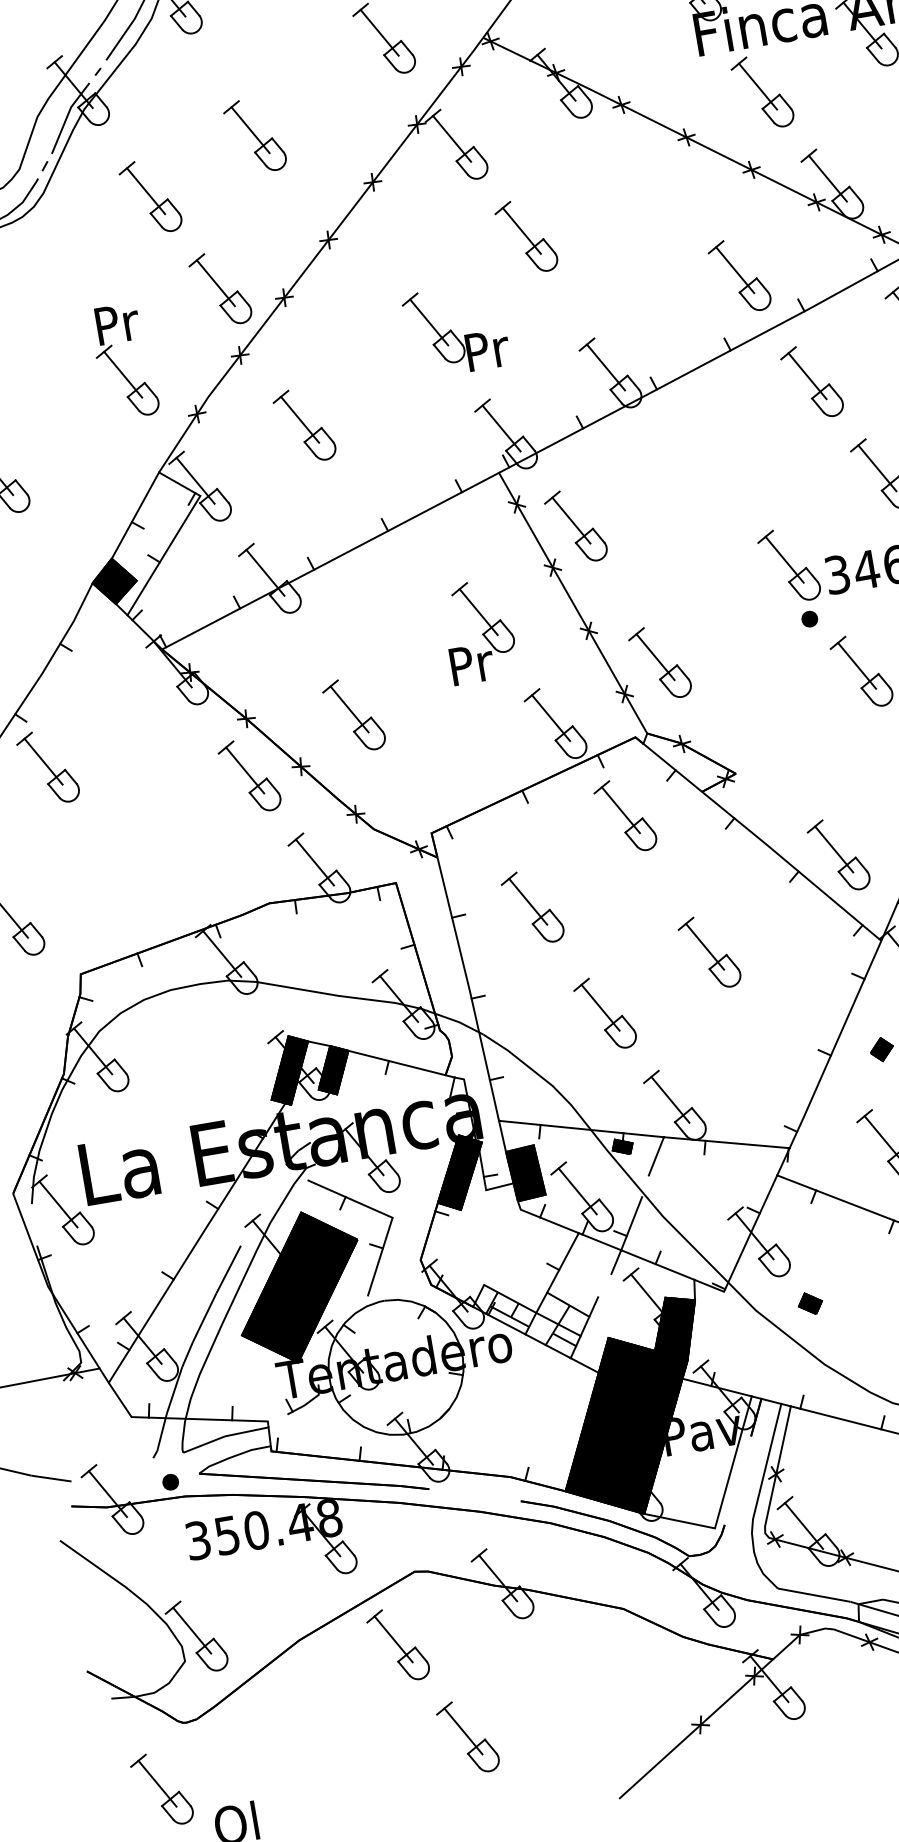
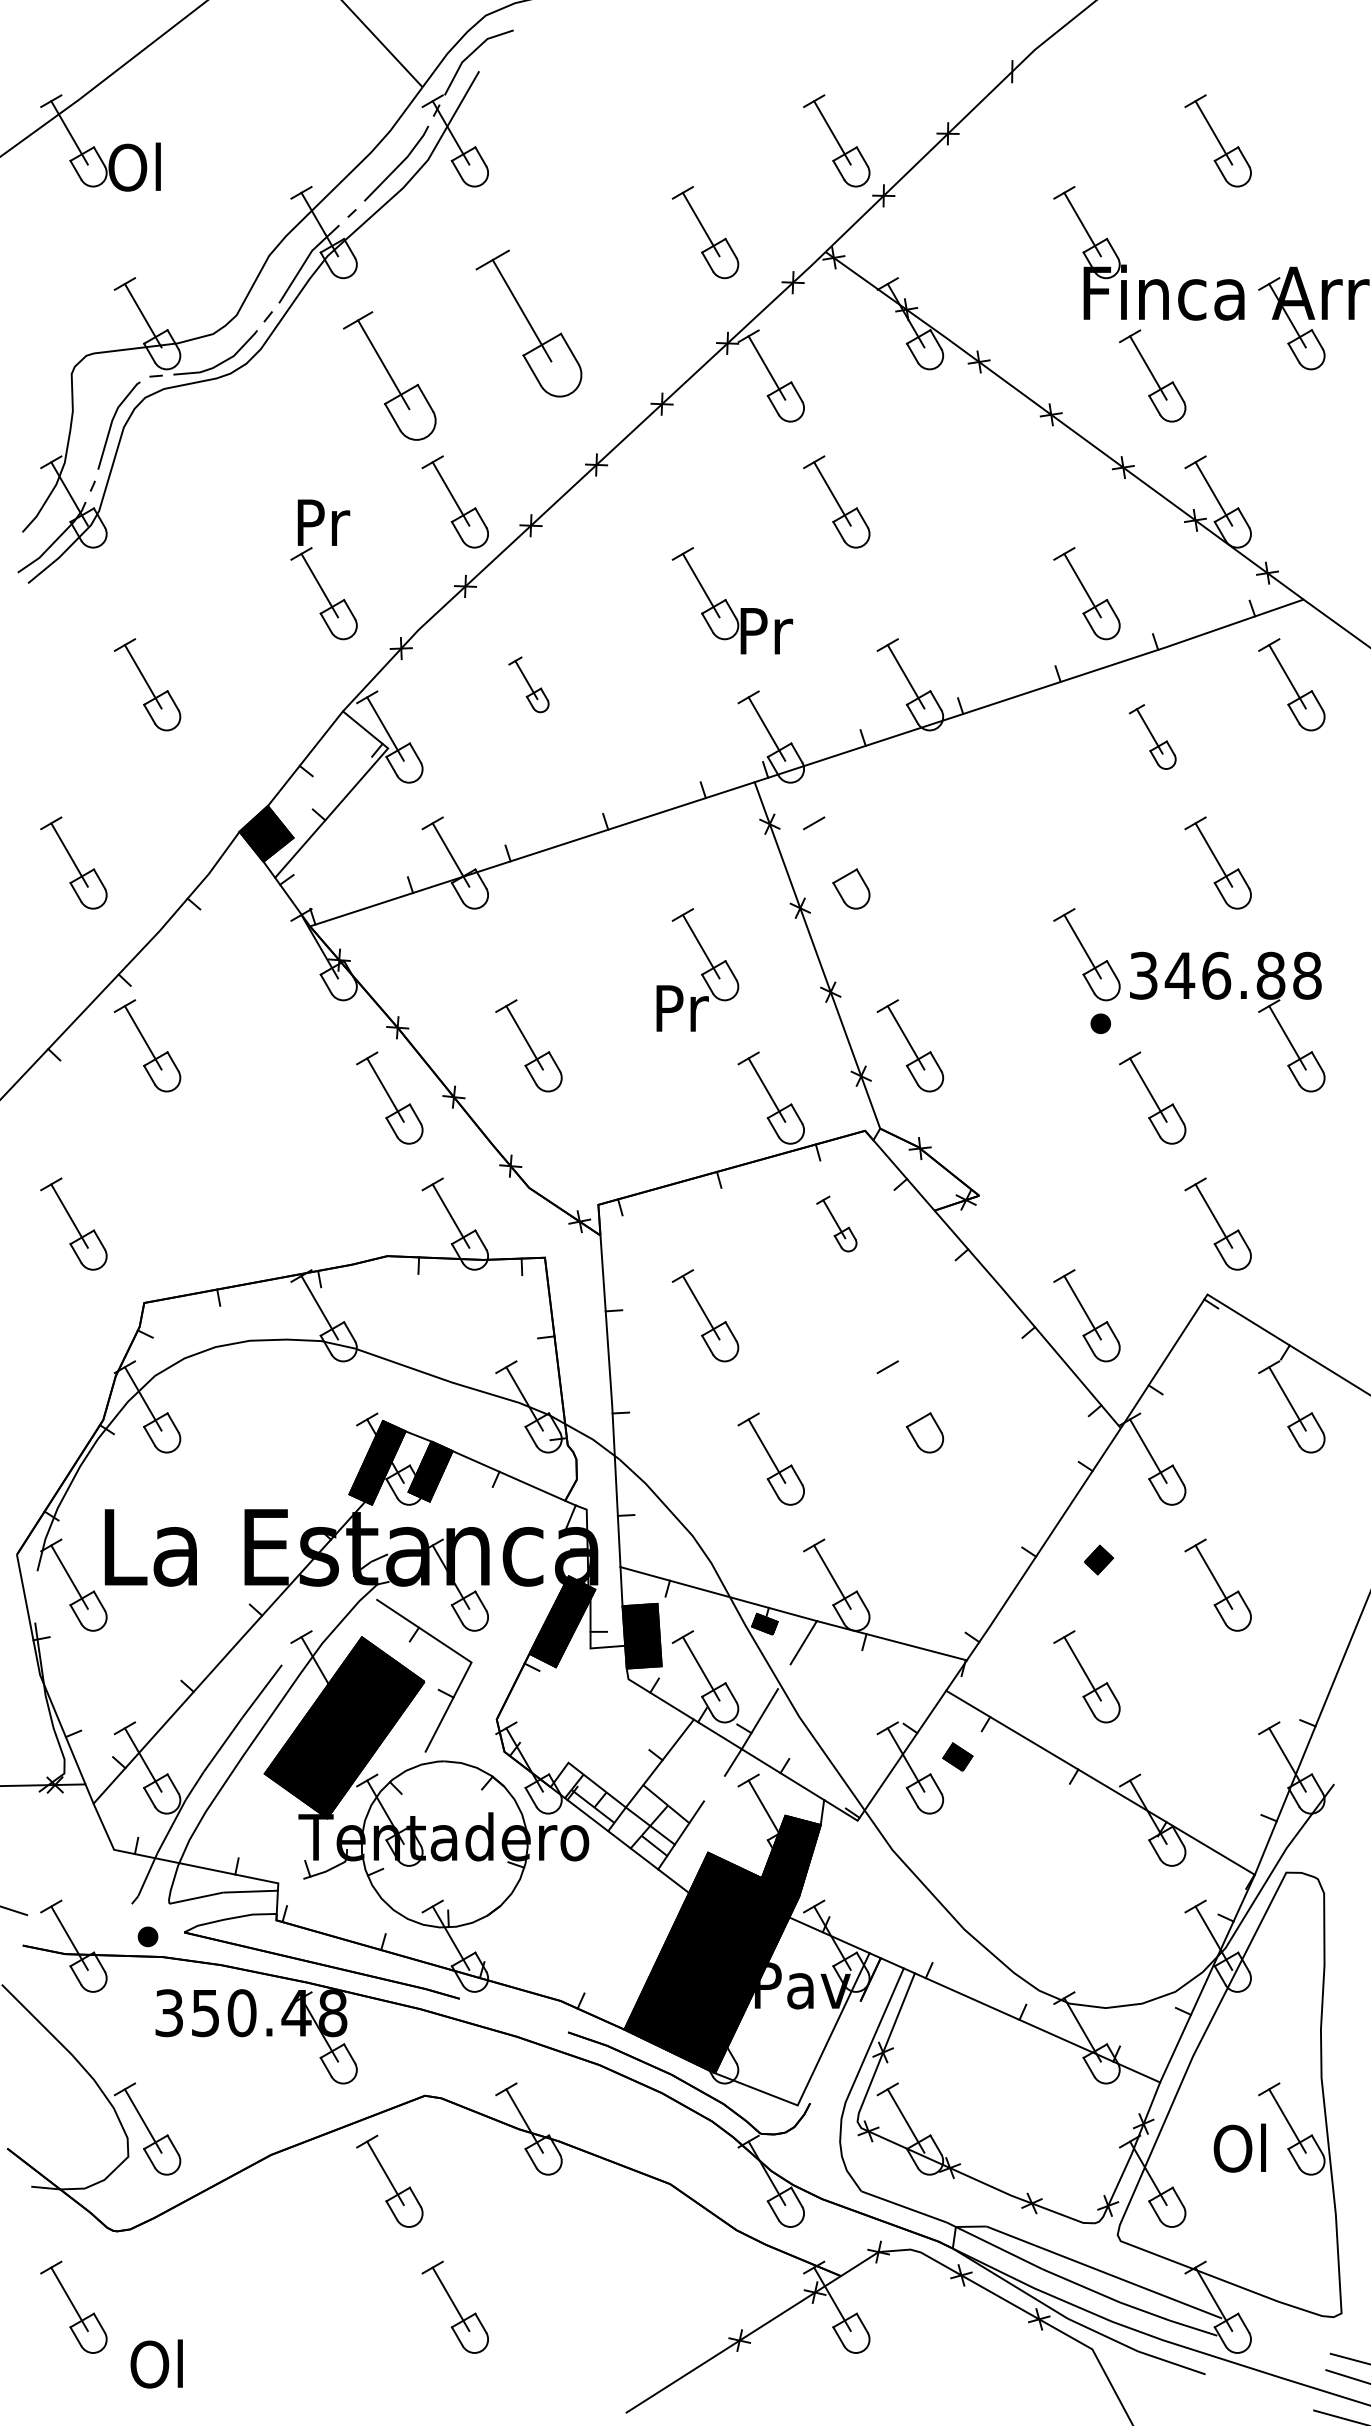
part: (254, 135) -> (528, 323), size x1.6
part: (150, 196) -> (389, 375), size x1.4
part: (811, 381) -> (1152, 736), size x0.7
part: (304, 425) -> (528, 684), size x0.6
line: (571, 520) -> (832, 854), removed
part: (625, 815) -> (836, 1223), size x0.6
line: (704, 946) -> (905, 1398), removed
part: (810, 1303) -> (957, 1756), moved

